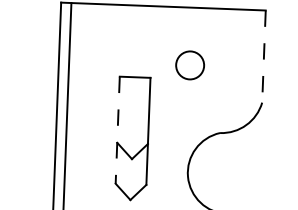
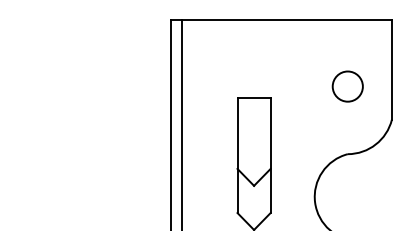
line: (263, 57) -> (391, 70), dashed -> solid
circle: (189, 65) -> (347, 86), moved
line: (117, 130) -> (237, 155), dashed -> solid

